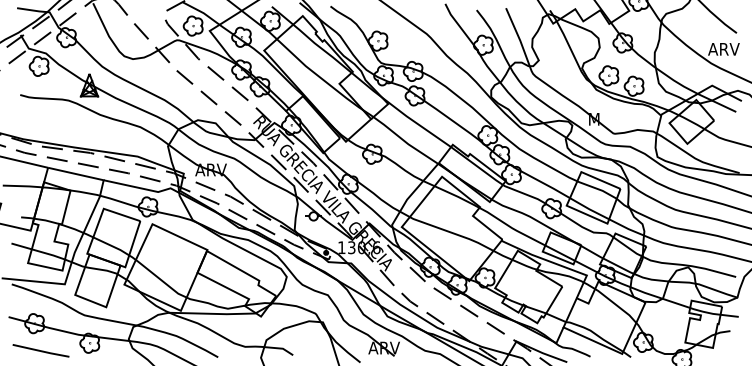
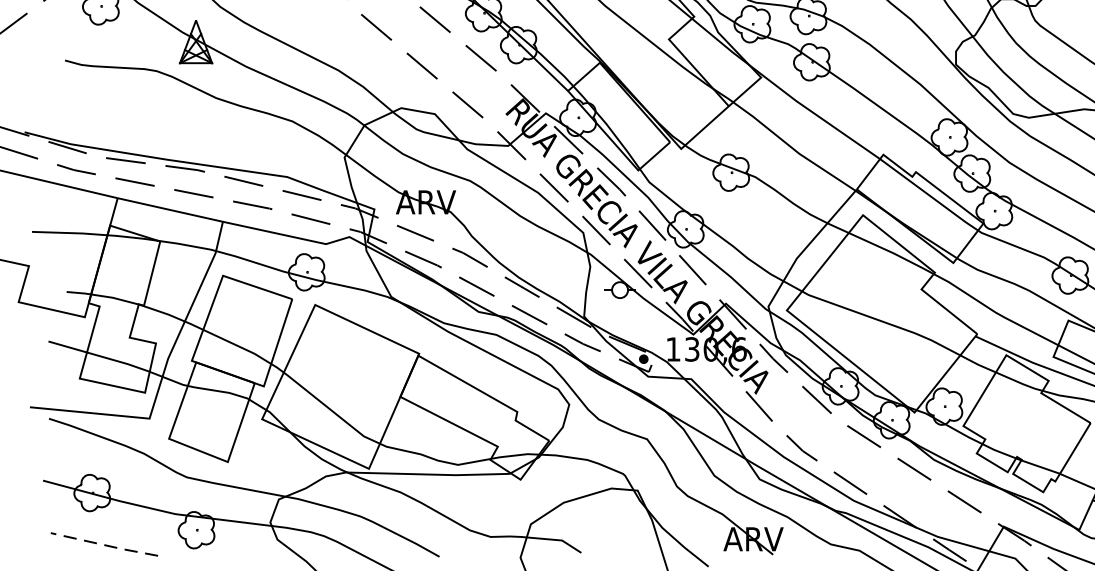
line: (41, 351) -> (105, 545), solid -> dashed

